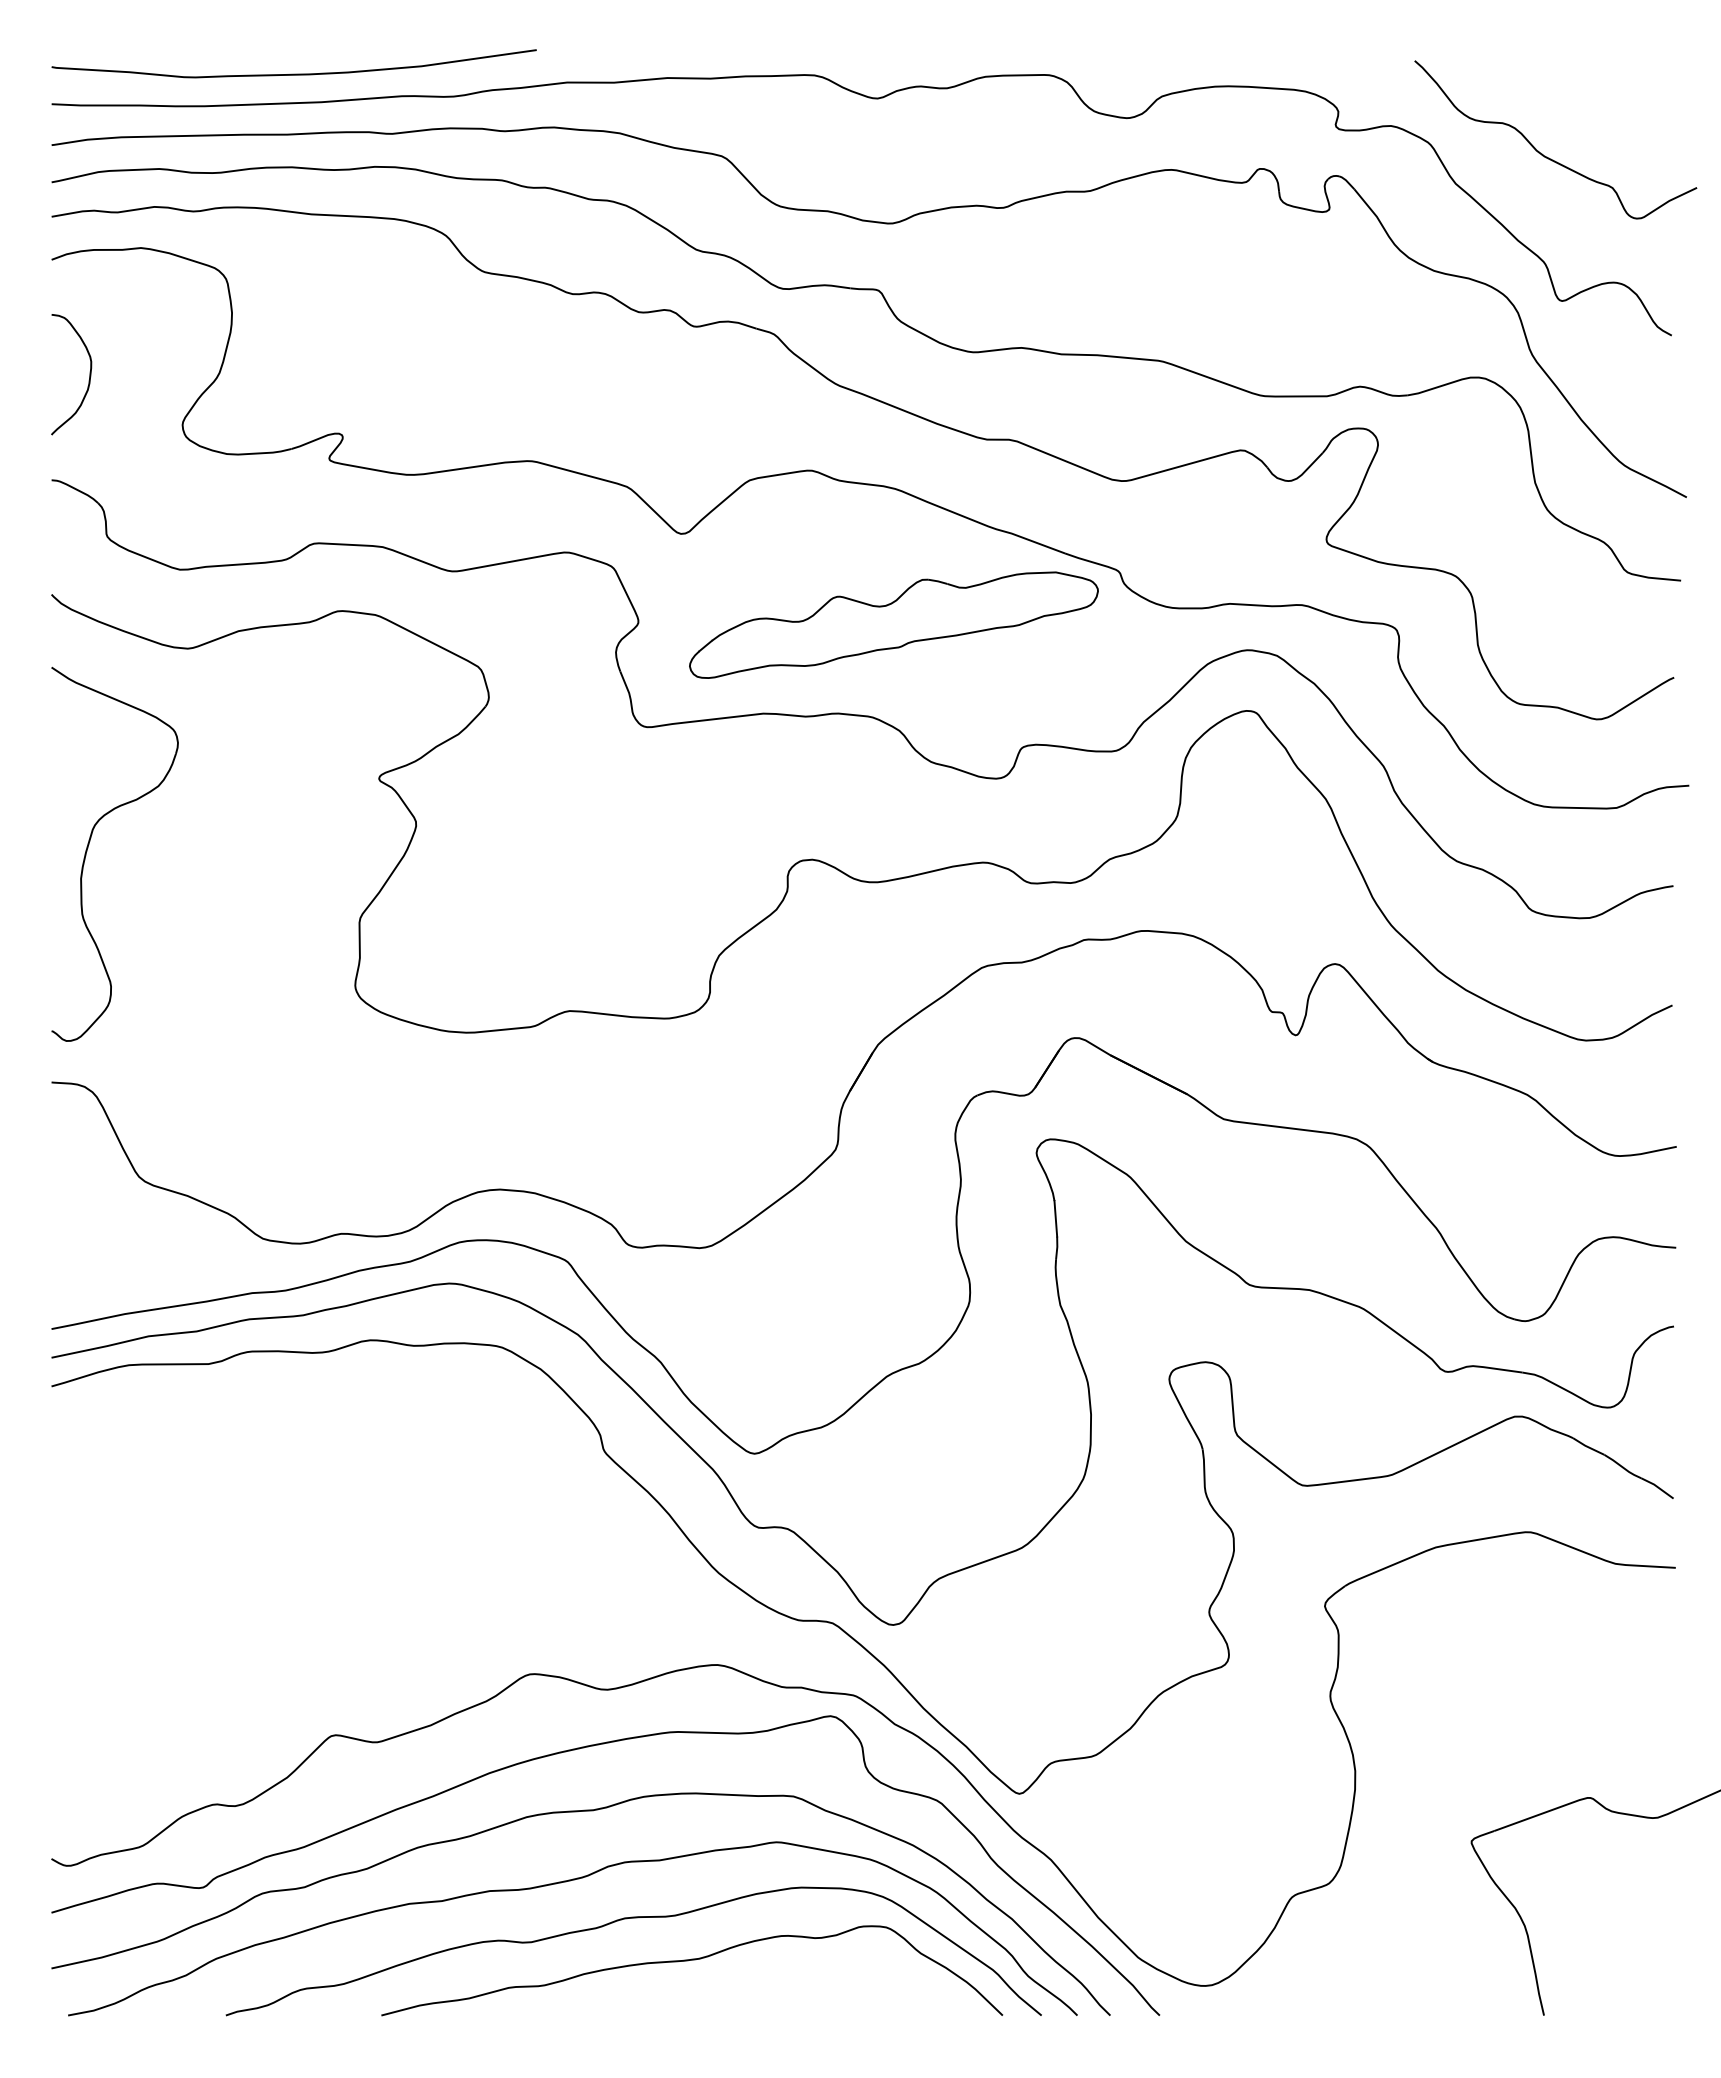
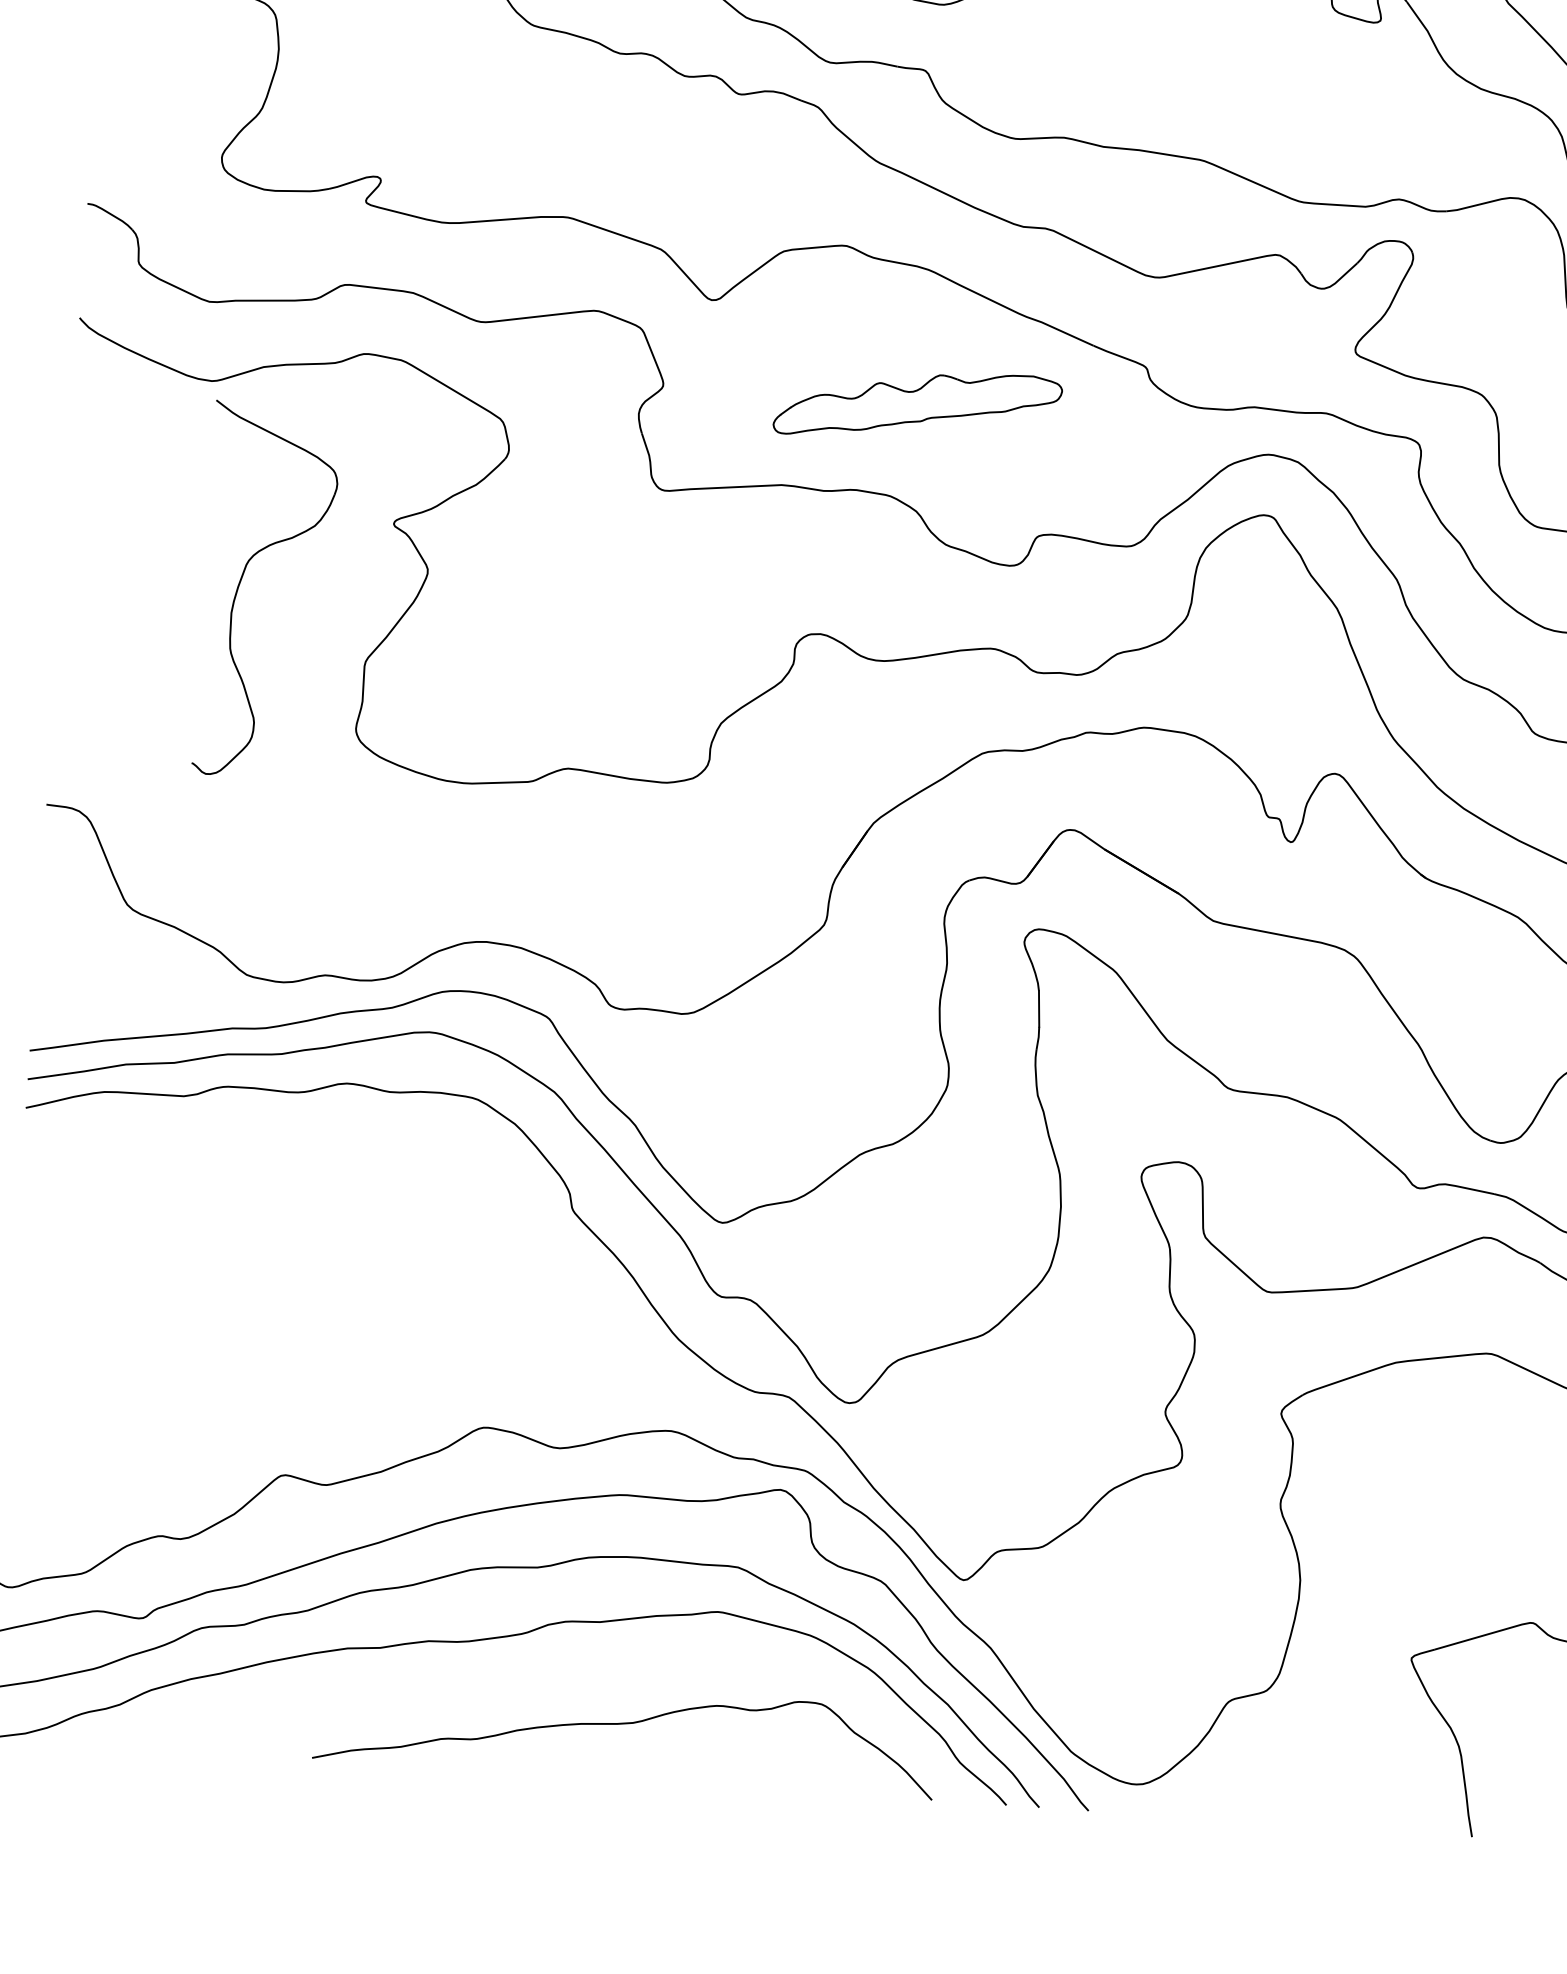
curve: (89, 374) -> (132, 100), removed
part: (893, 624) -> (917, 404), size x0.7
part: (88, 848) -> (240, 583), moved
curve: (626, 1919) -> (563, 1678), removed

